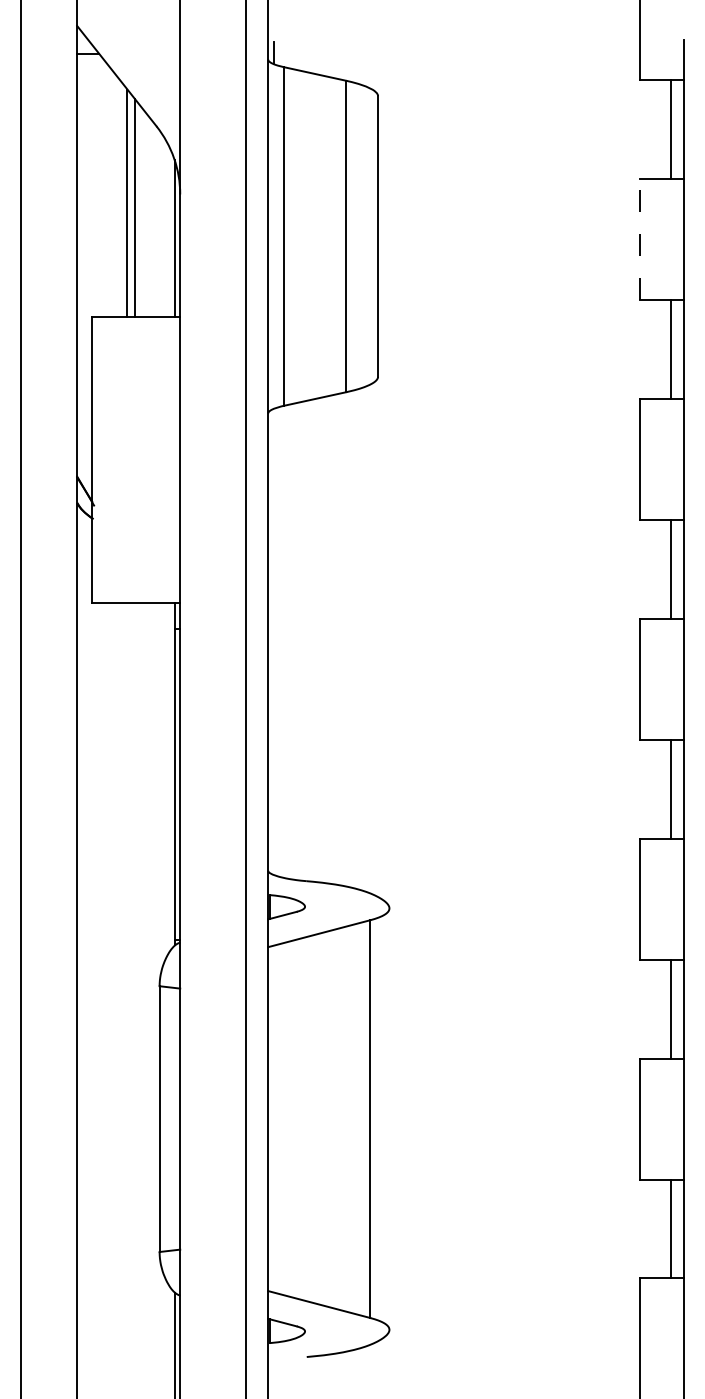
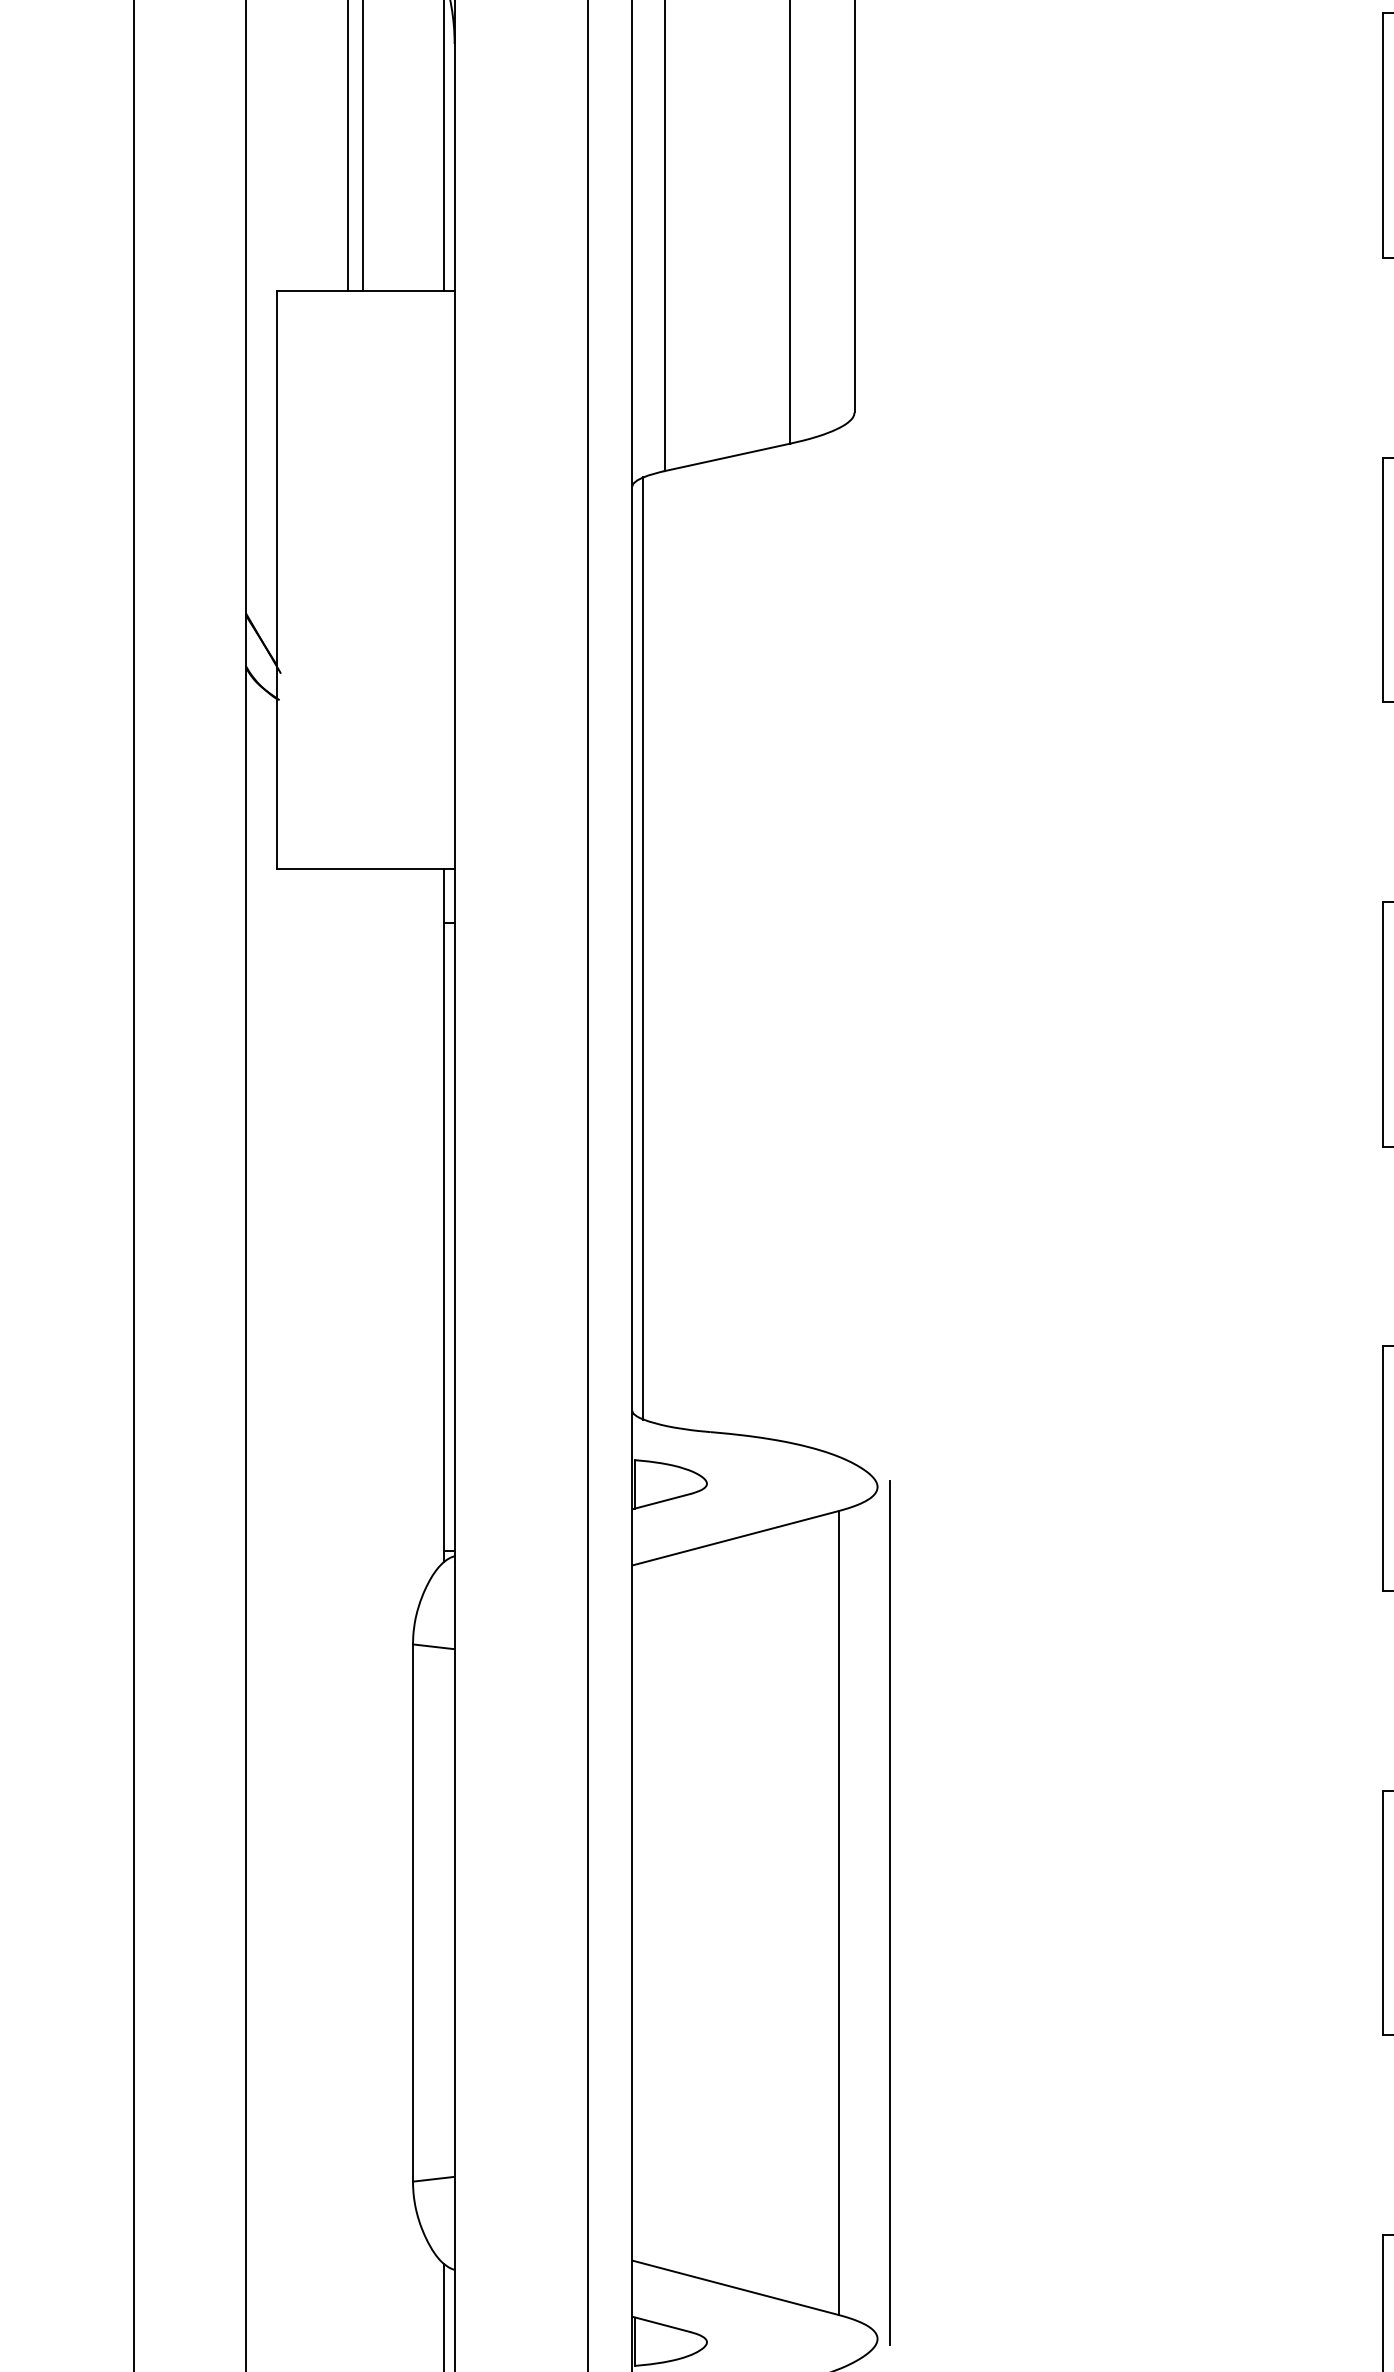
line: (639, 239) -> (1383, 134), dashed -> solid
line: (273, 641) -> (643, 947), added
line: (395, 1118) -> (889, 1911), added

